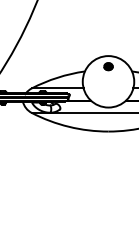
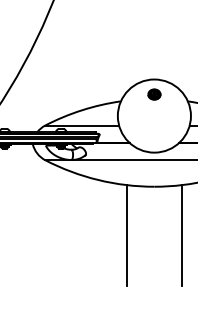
line: (88, 165) -> (126, 235), added
line: (127, 165) -> (181, 235), added

